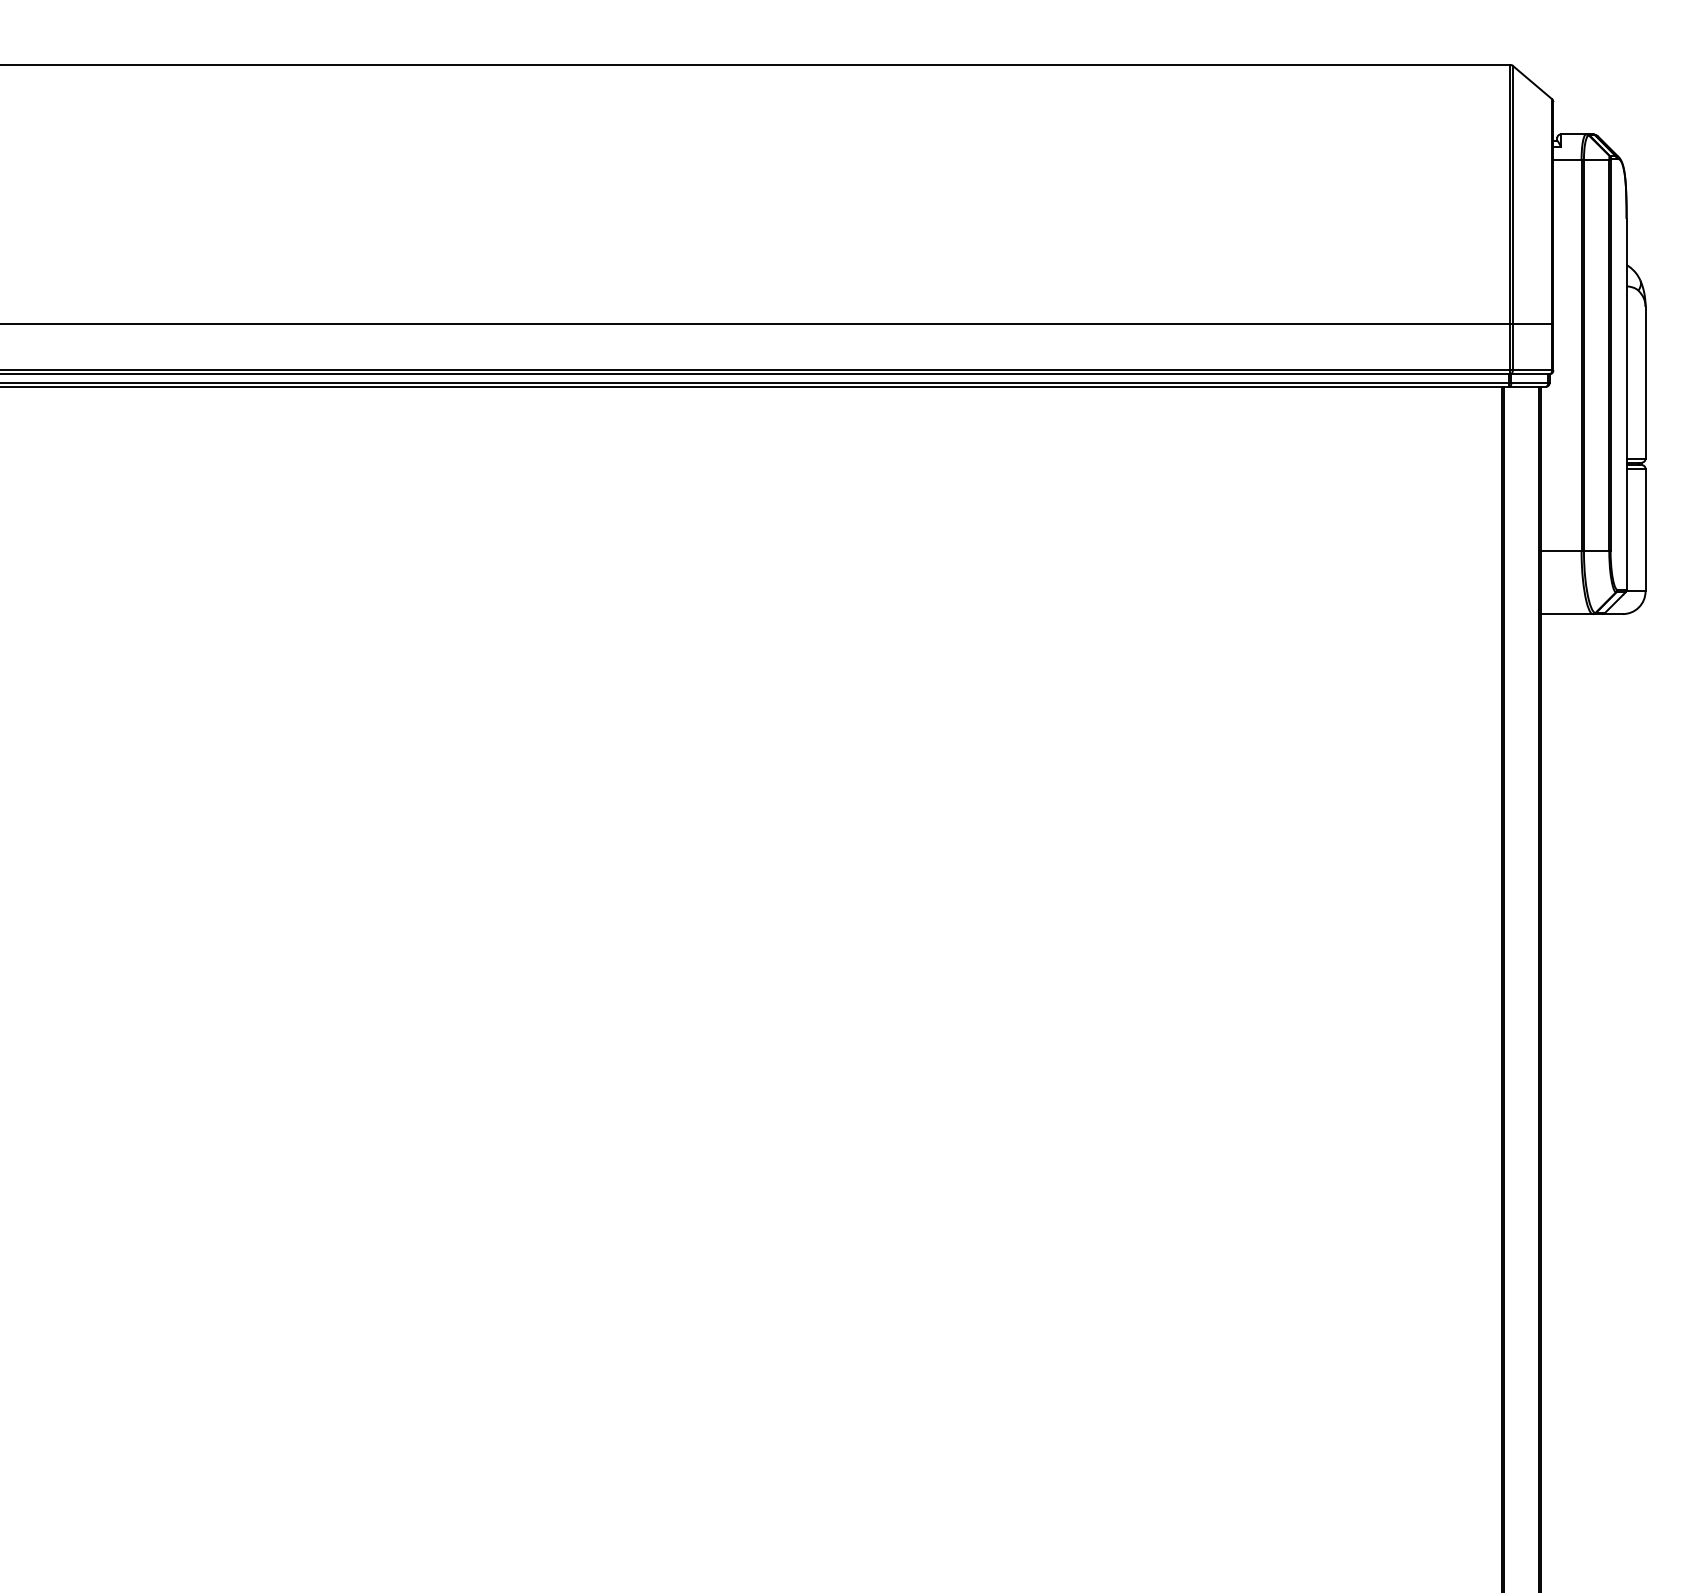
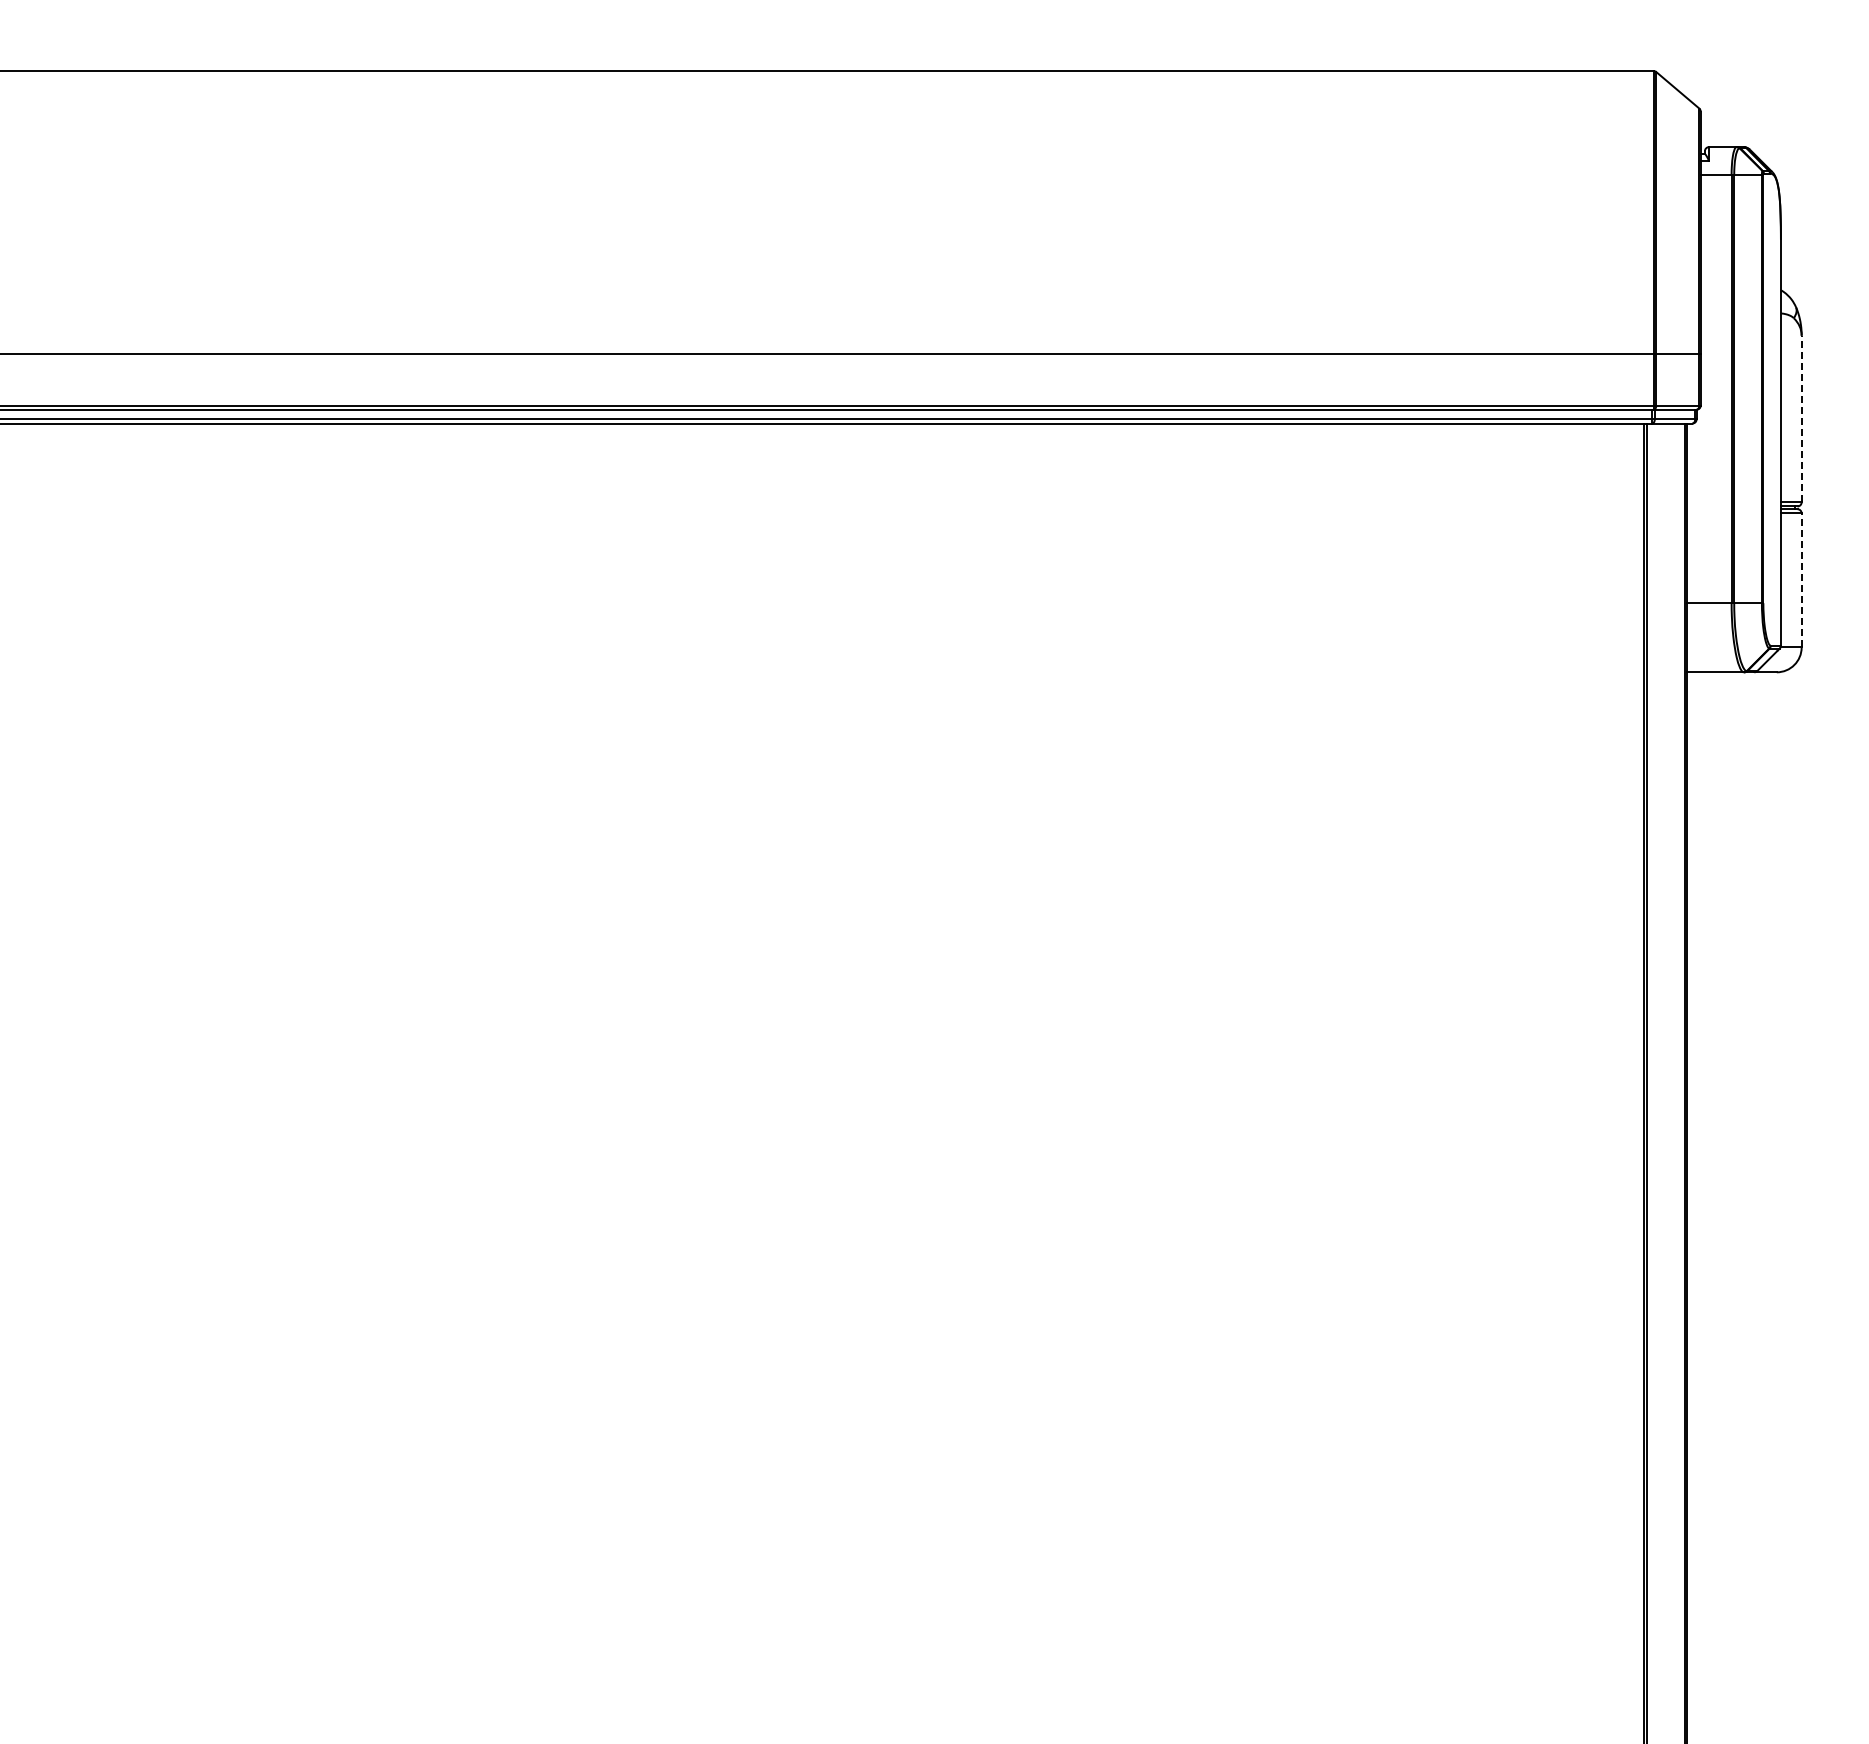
line: (1645, 382) -> (1801, 418), solid -> dashed
line: (1645, 529) -> (1801, 579), solid -> dashed

